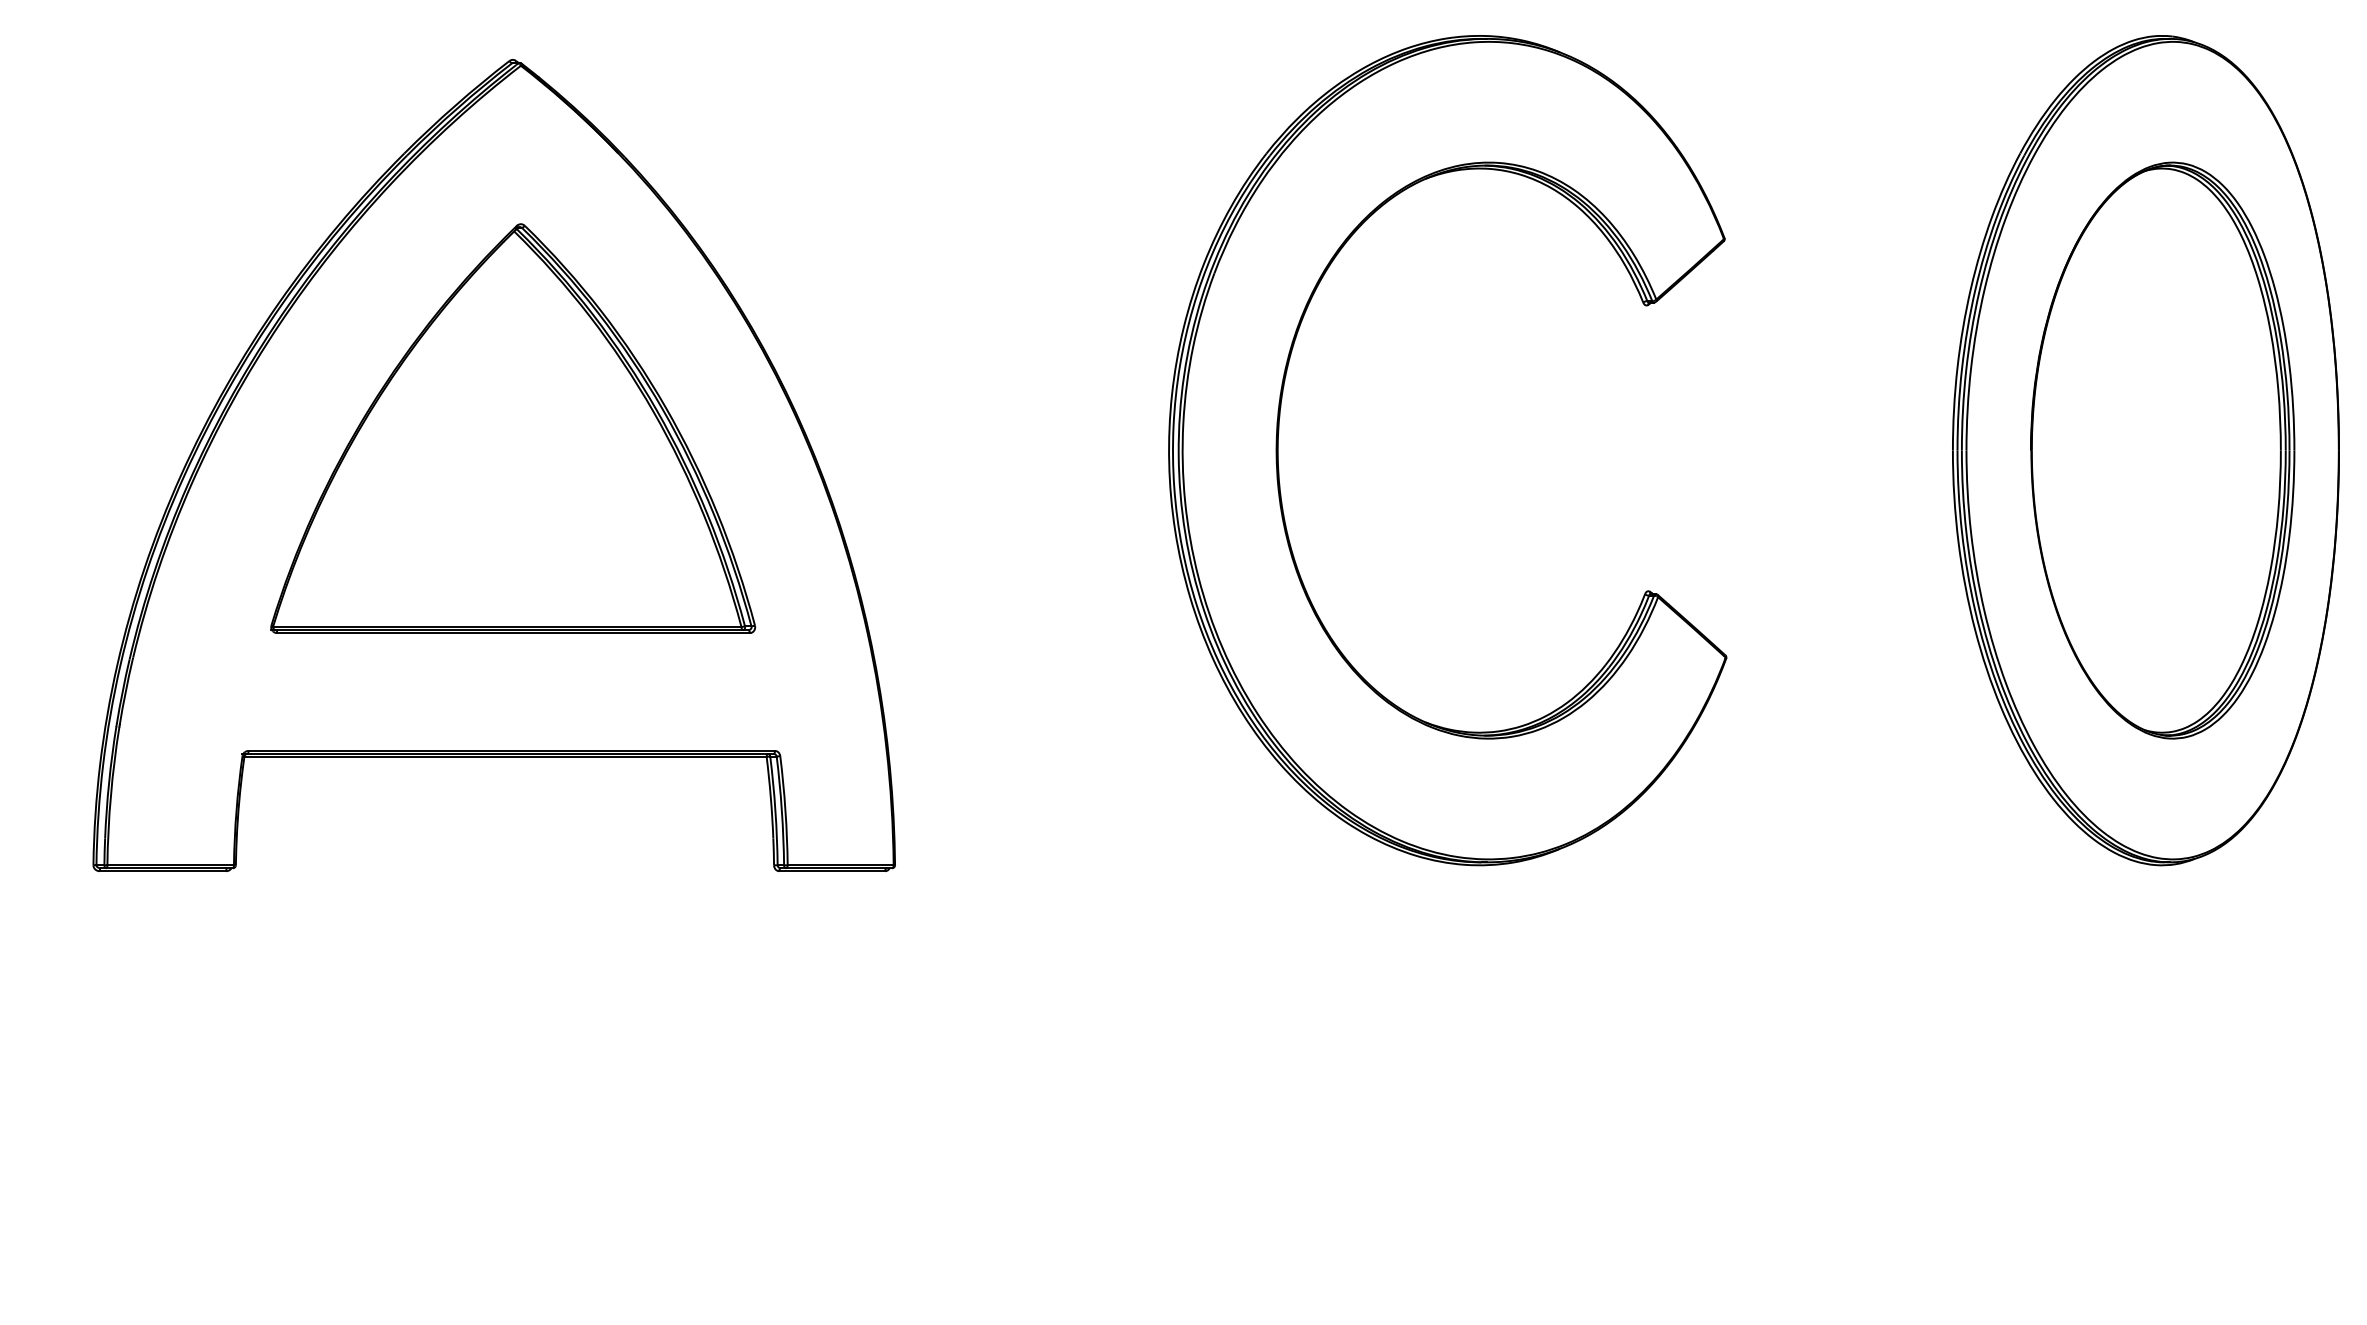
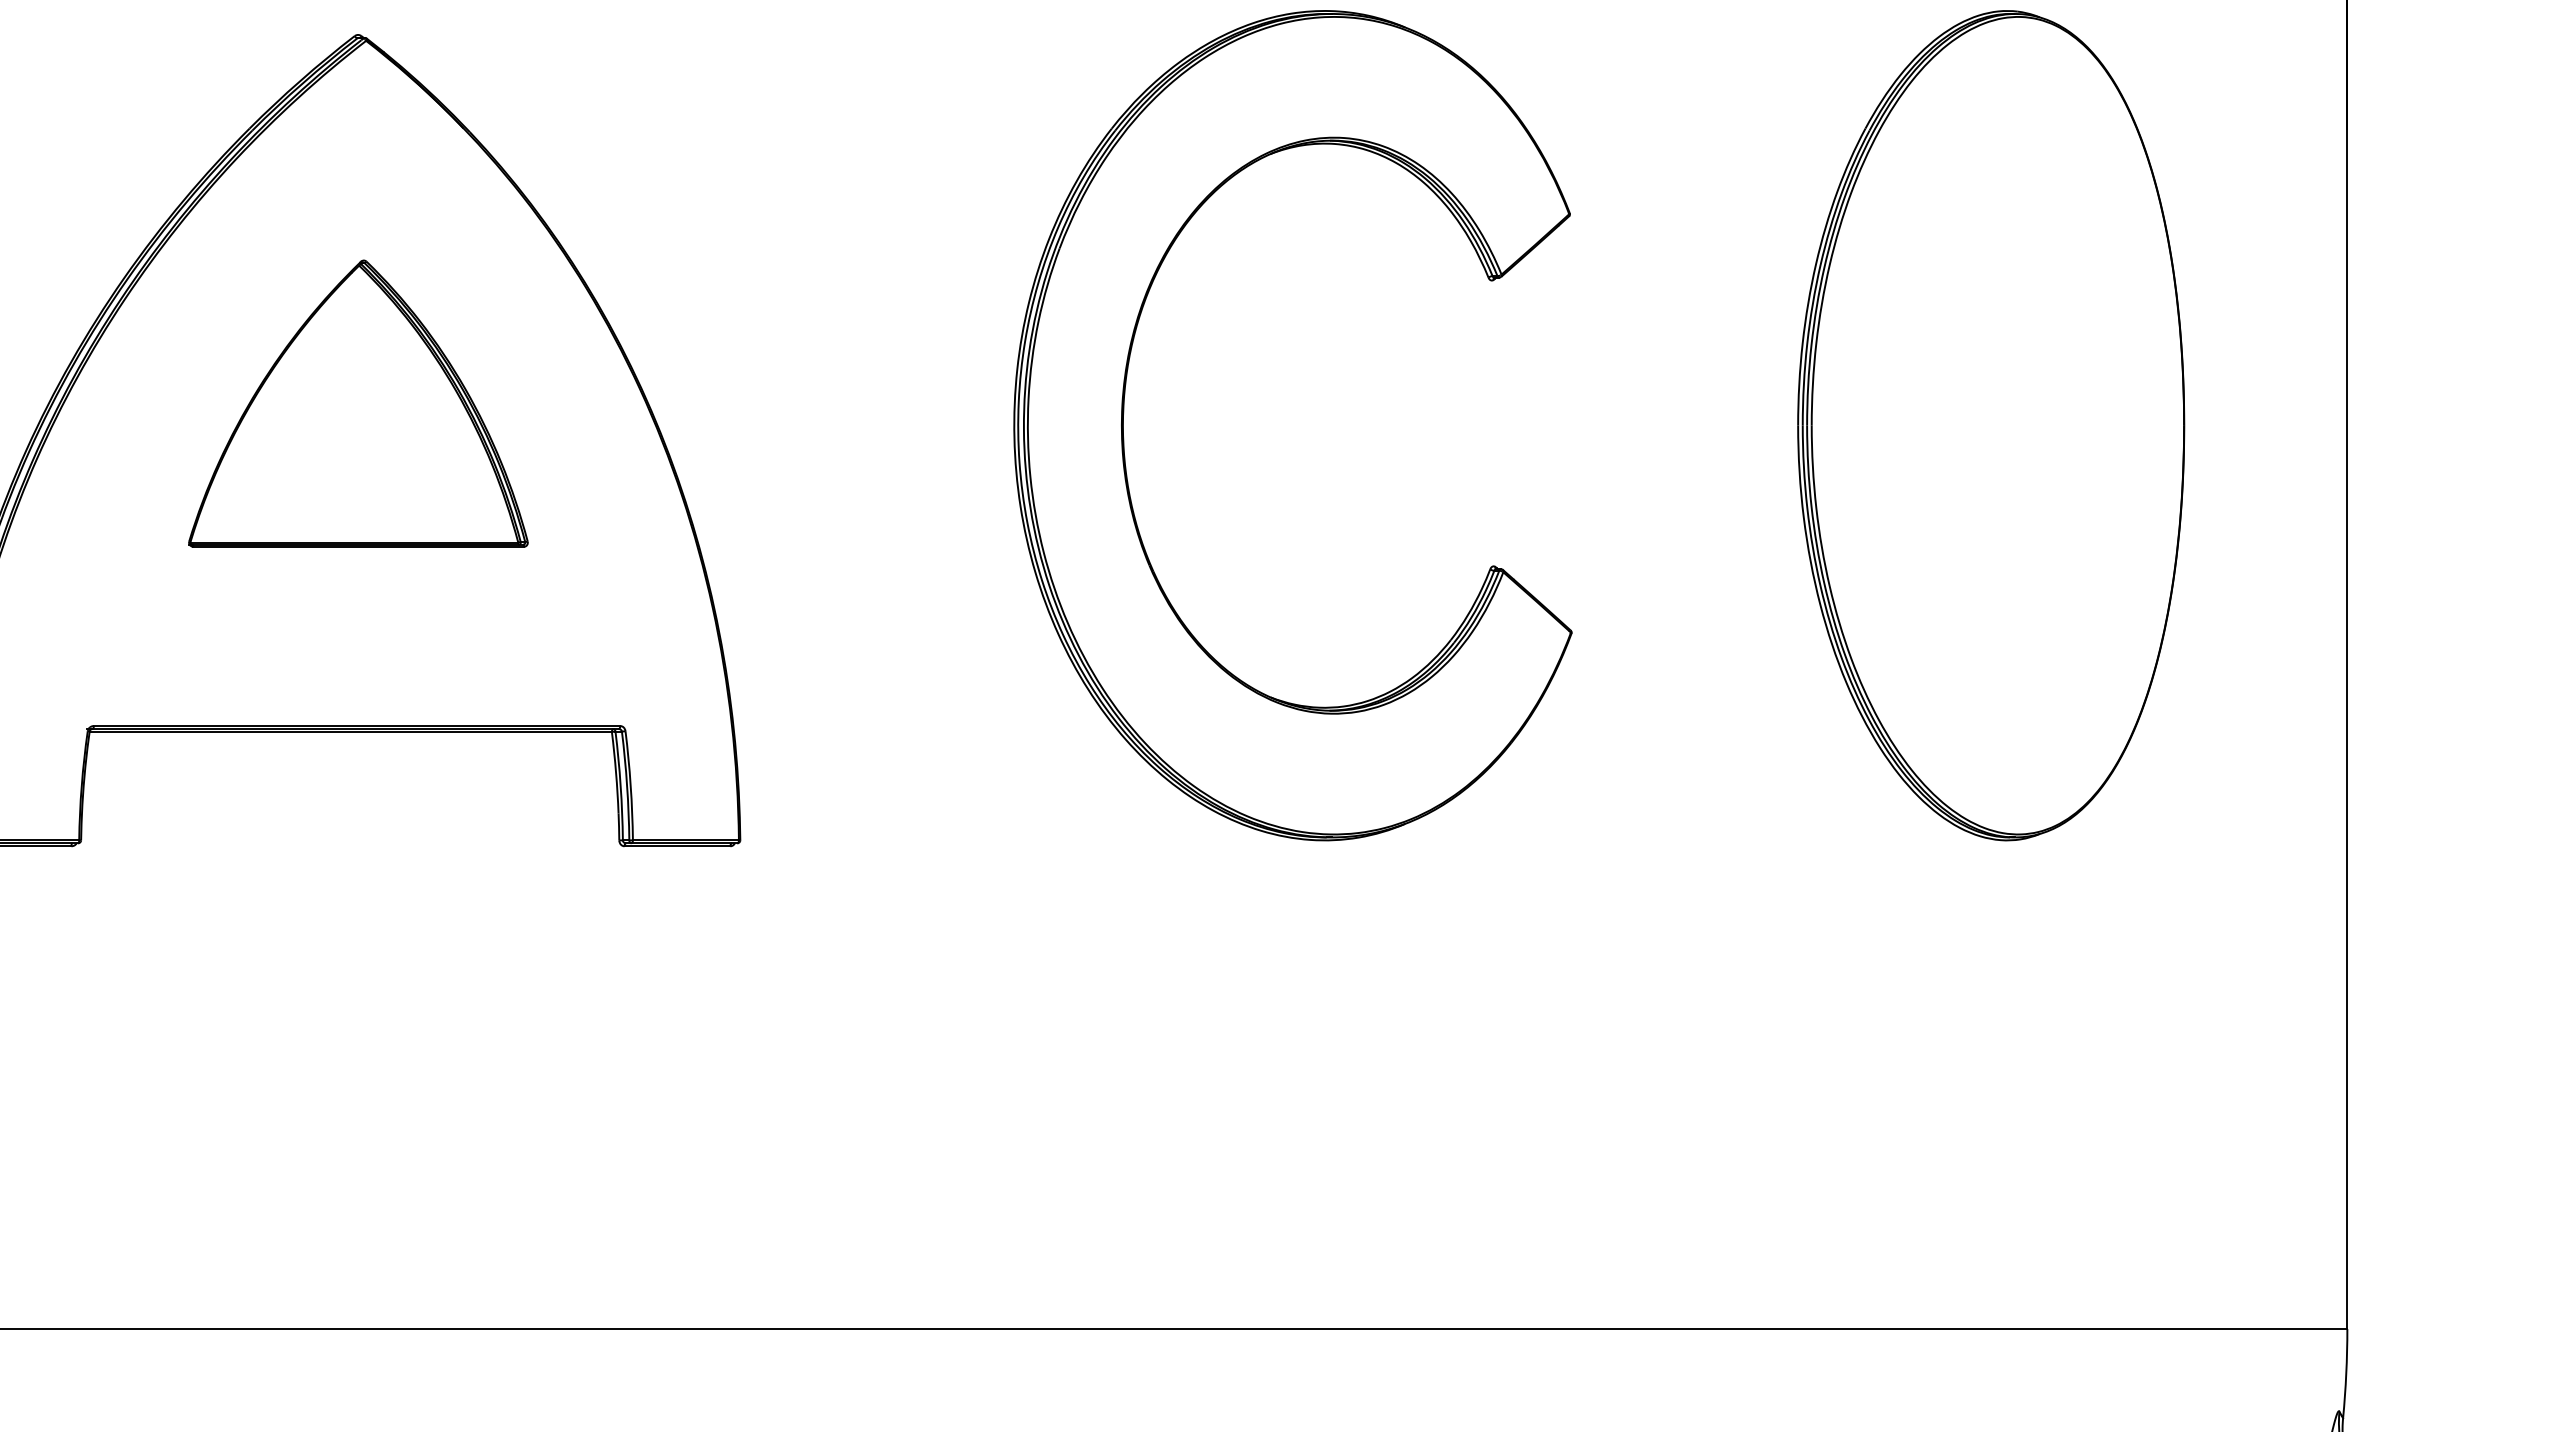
part: (513, 428) -> (358, 403), size x0.7
part: (2162, 450) -> (2007, 425), removed

